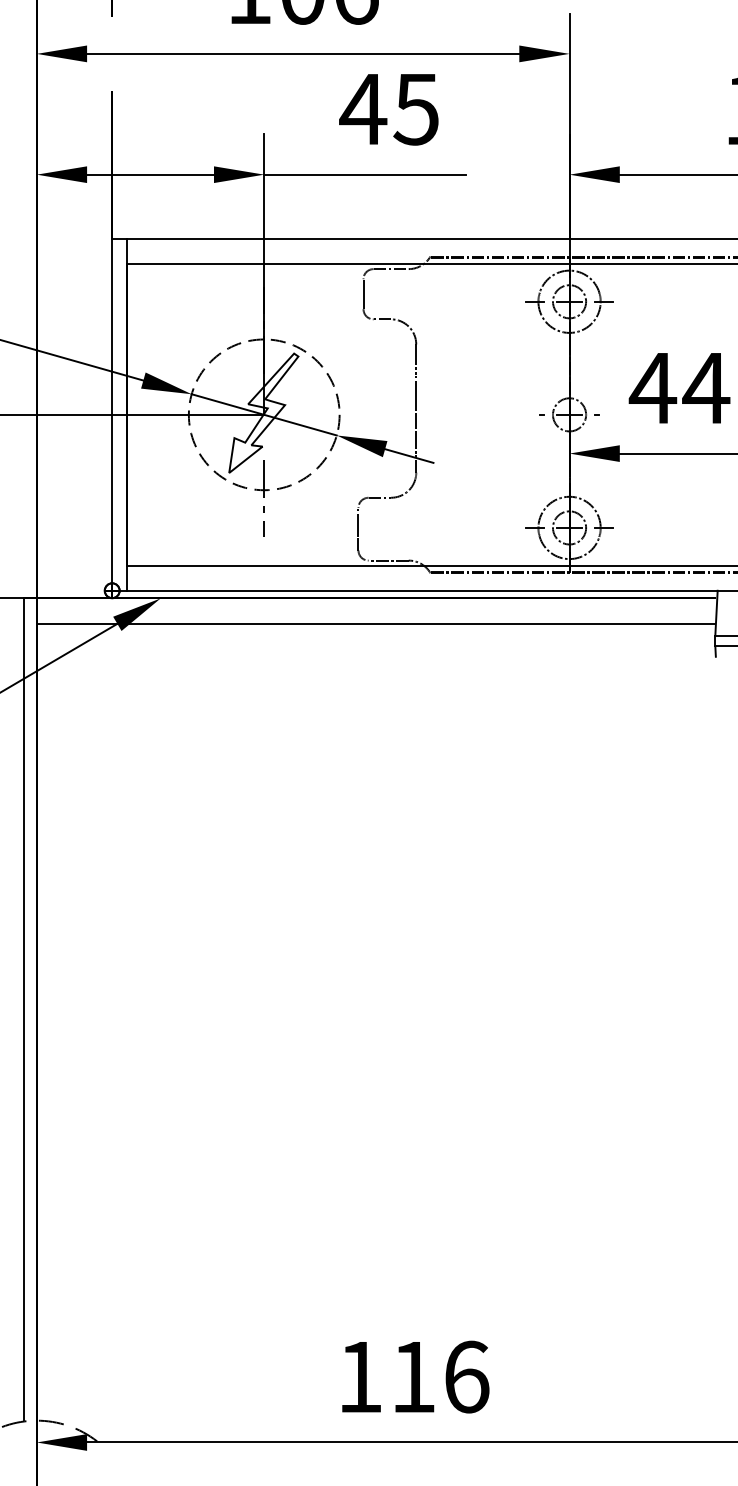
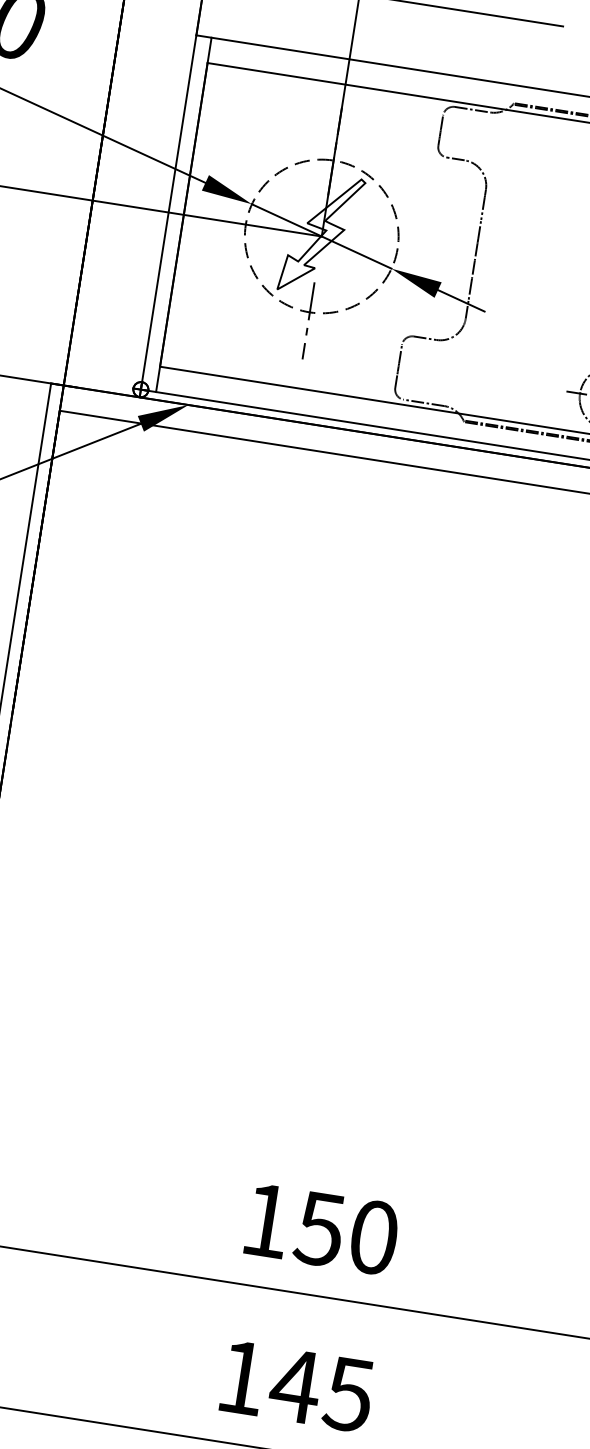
text: (439, 1376) -> (346, 1232), 116 -> 150

